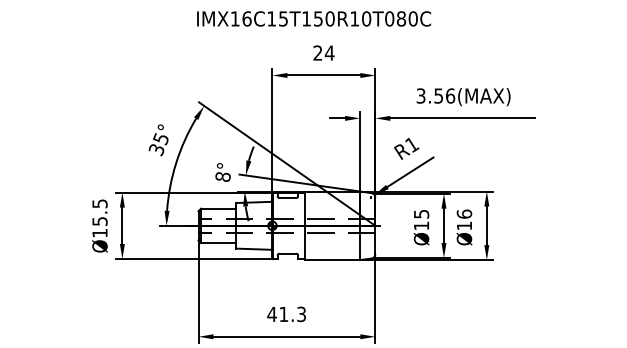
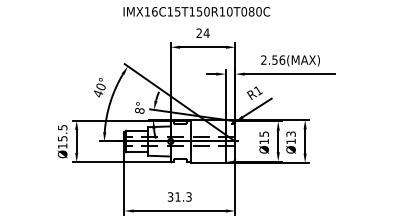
text: (420, 96) -> (263, 60), 3.56(MAX) -> 2.56(MAX)
text: (158, 144) -> (99, 90), 35° -> 40°
text: (463, 213) -> (290, 133), Ø16 -> Ø13
text: (272, 313) -> (170, 196), 41.3 -> 31.3

